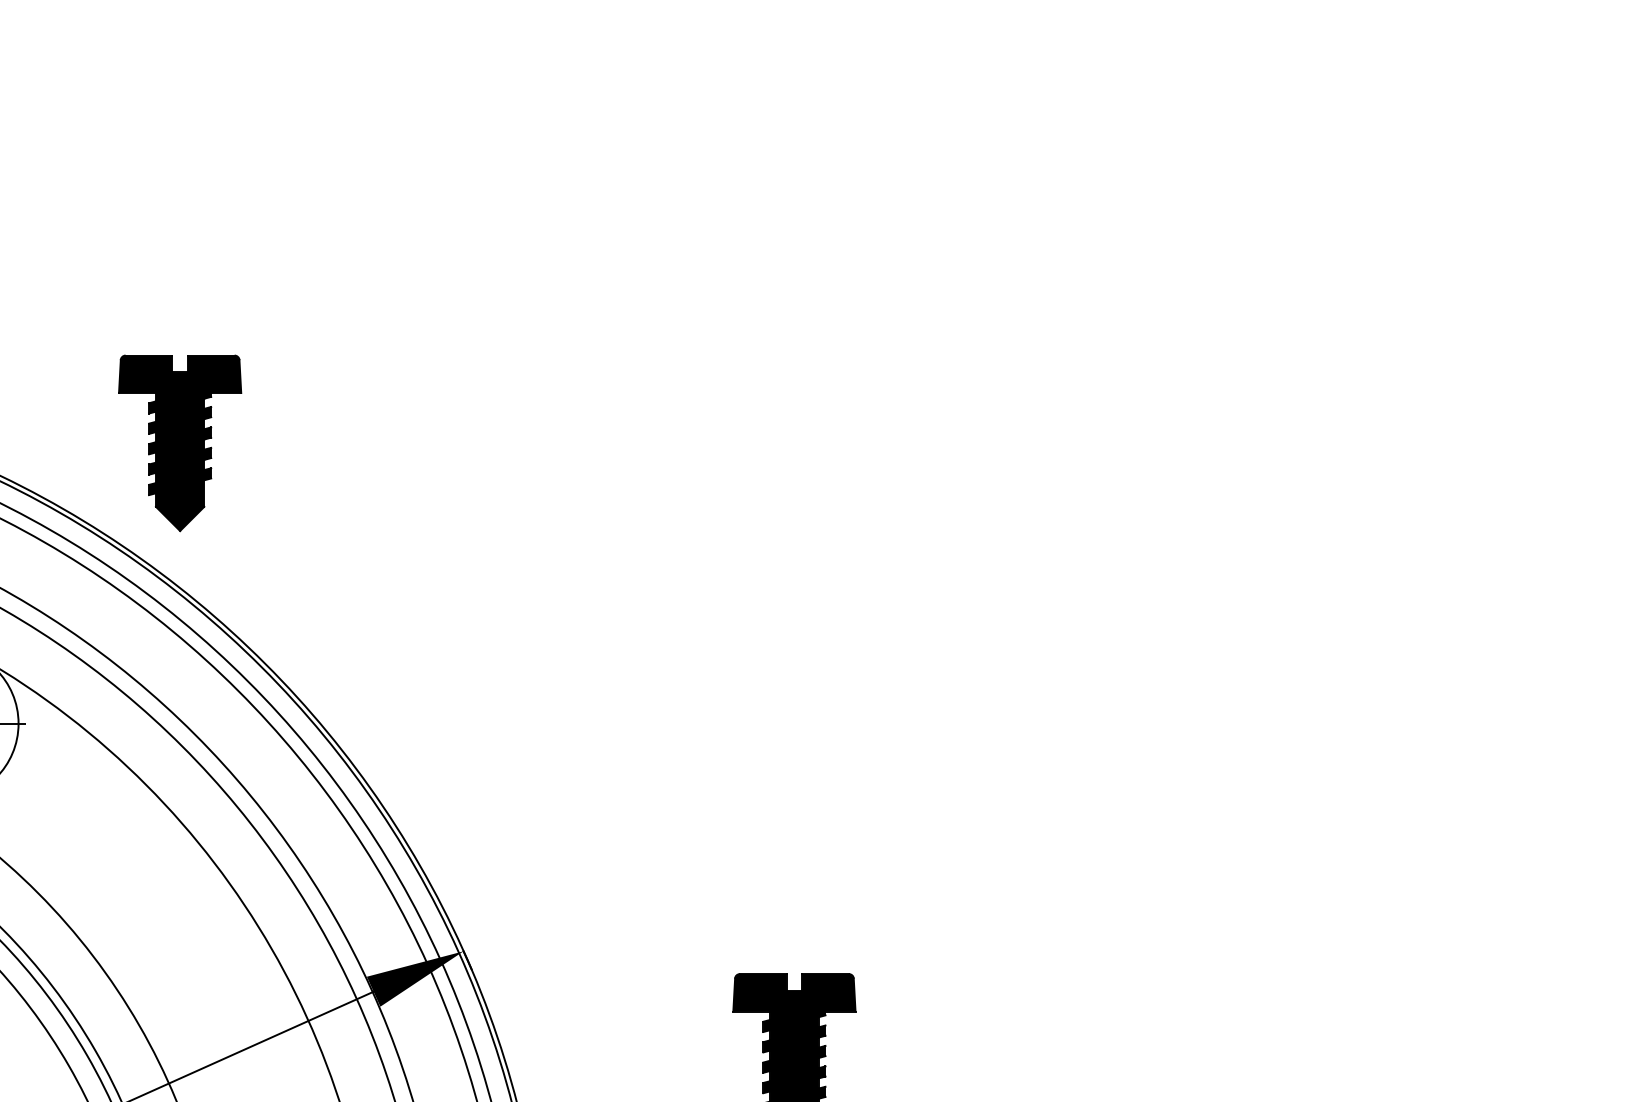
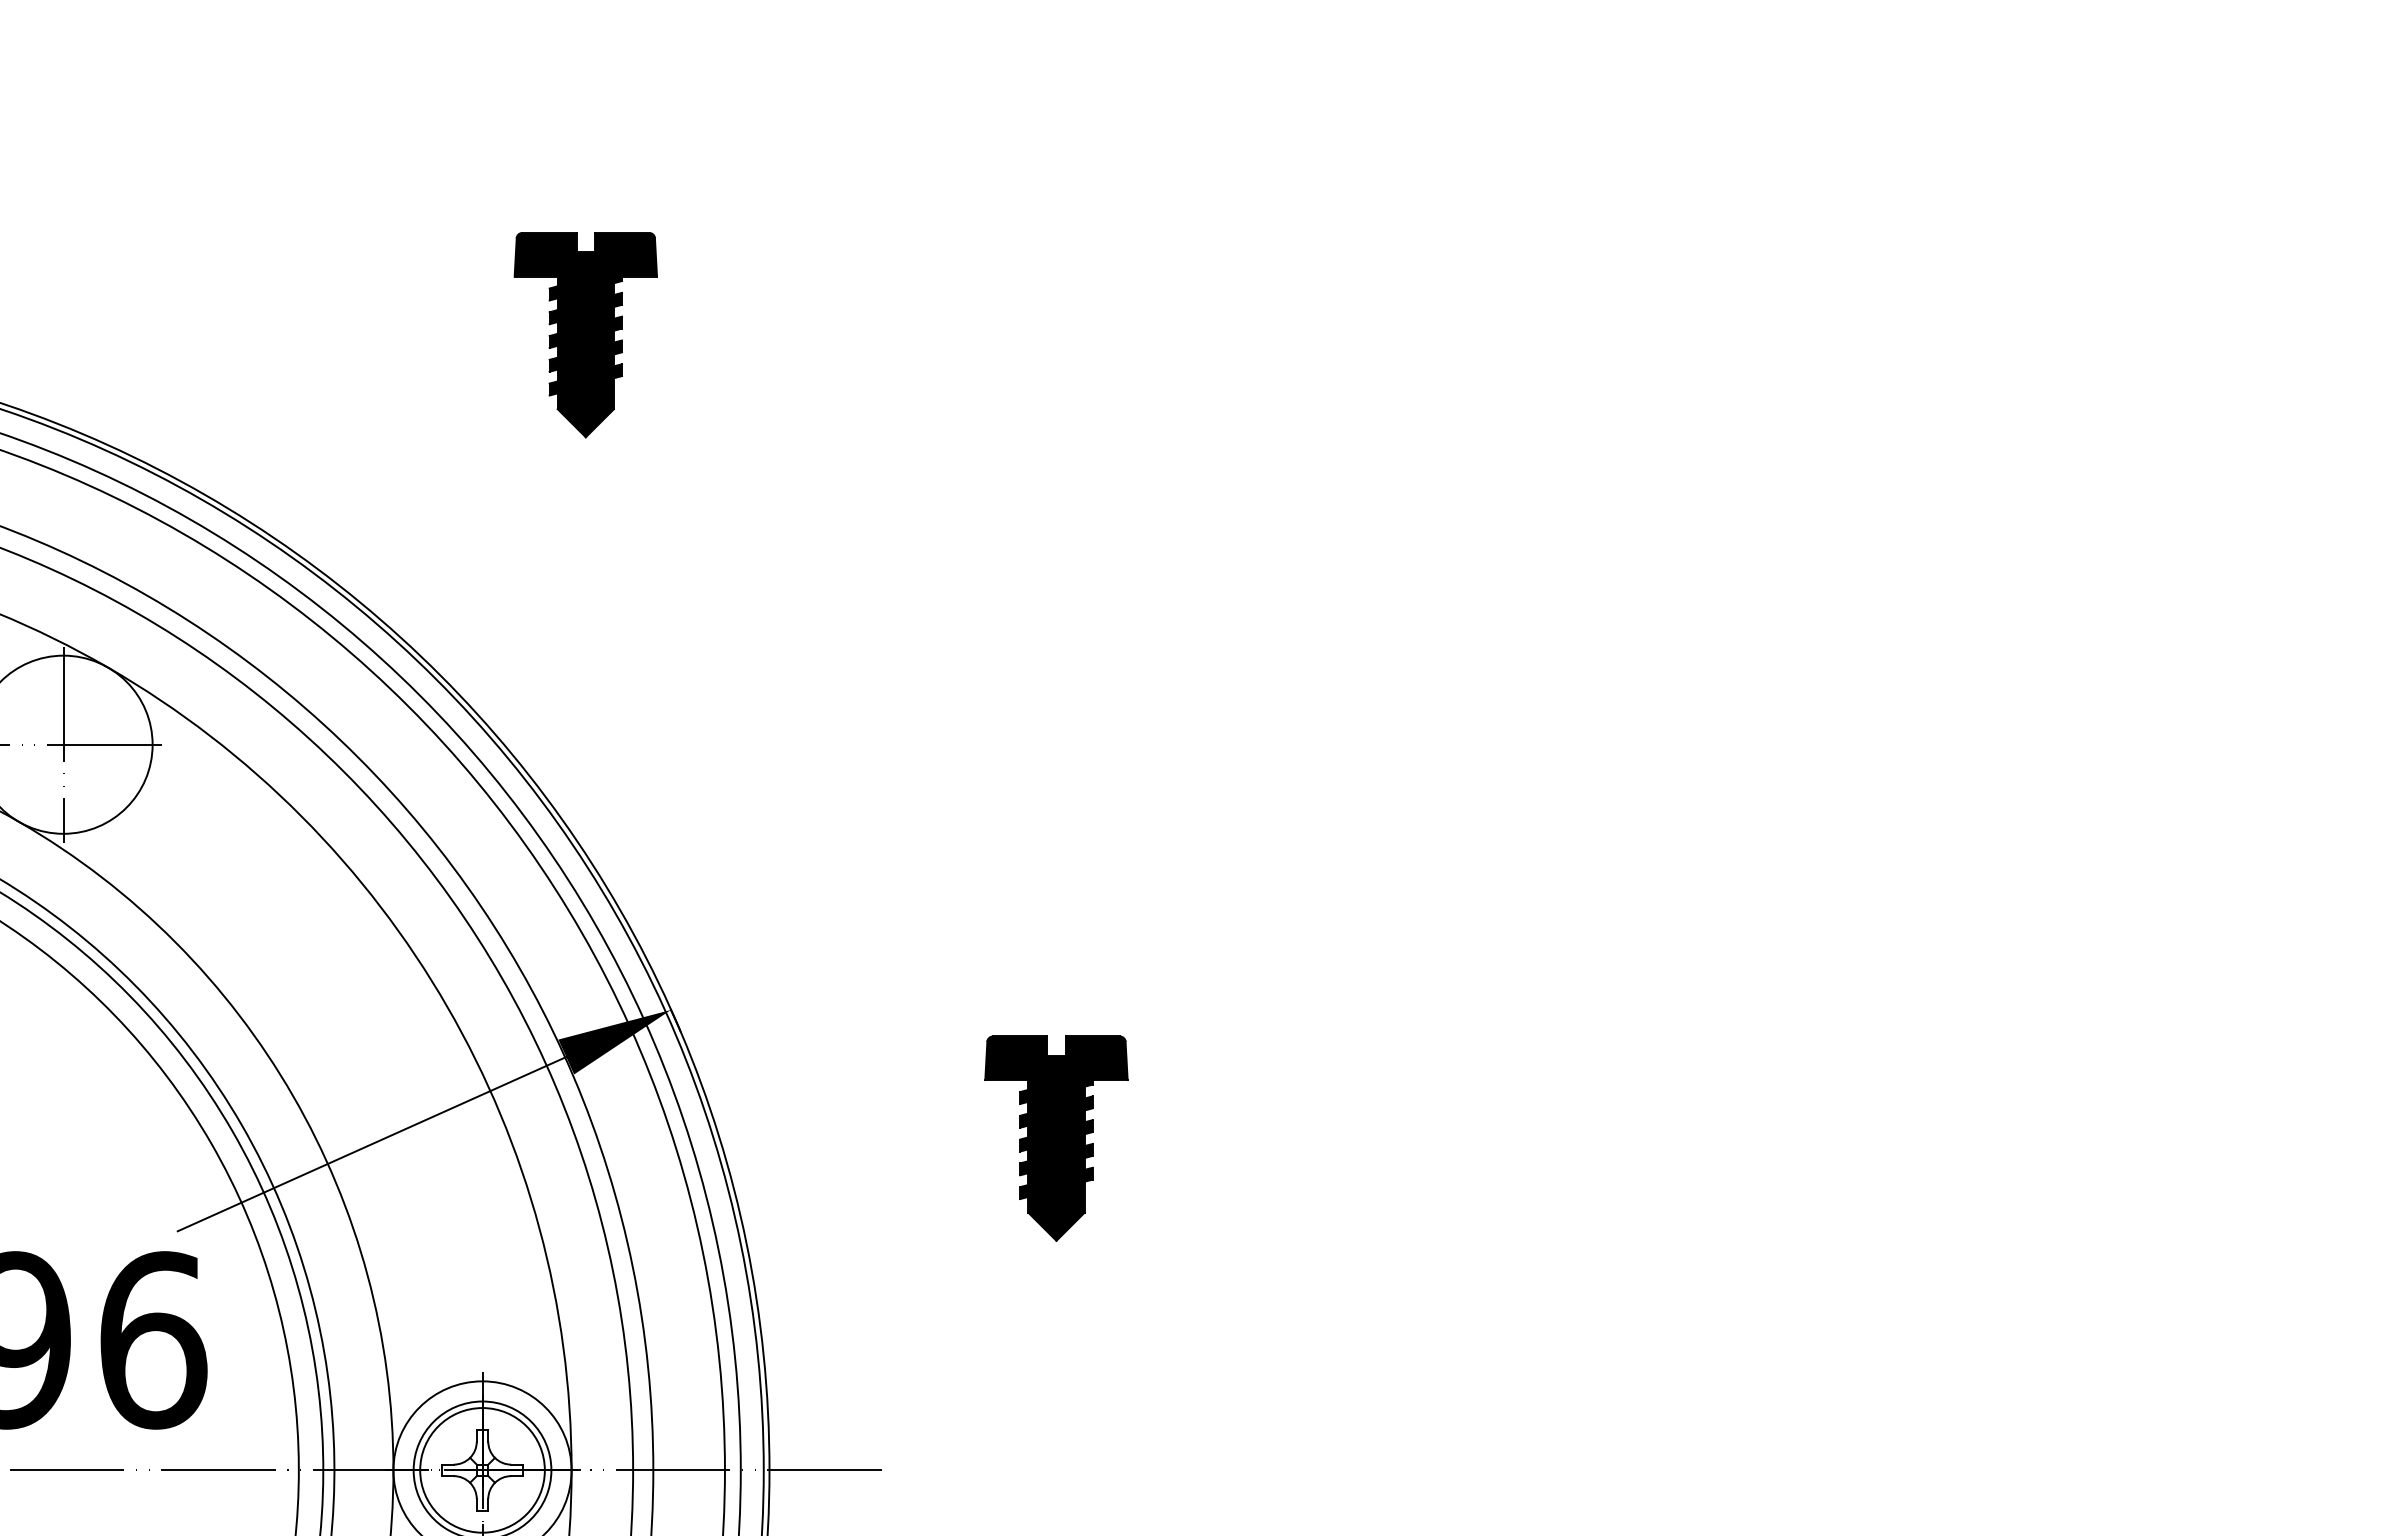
part: (179, 443) -> (585, 335), moved

